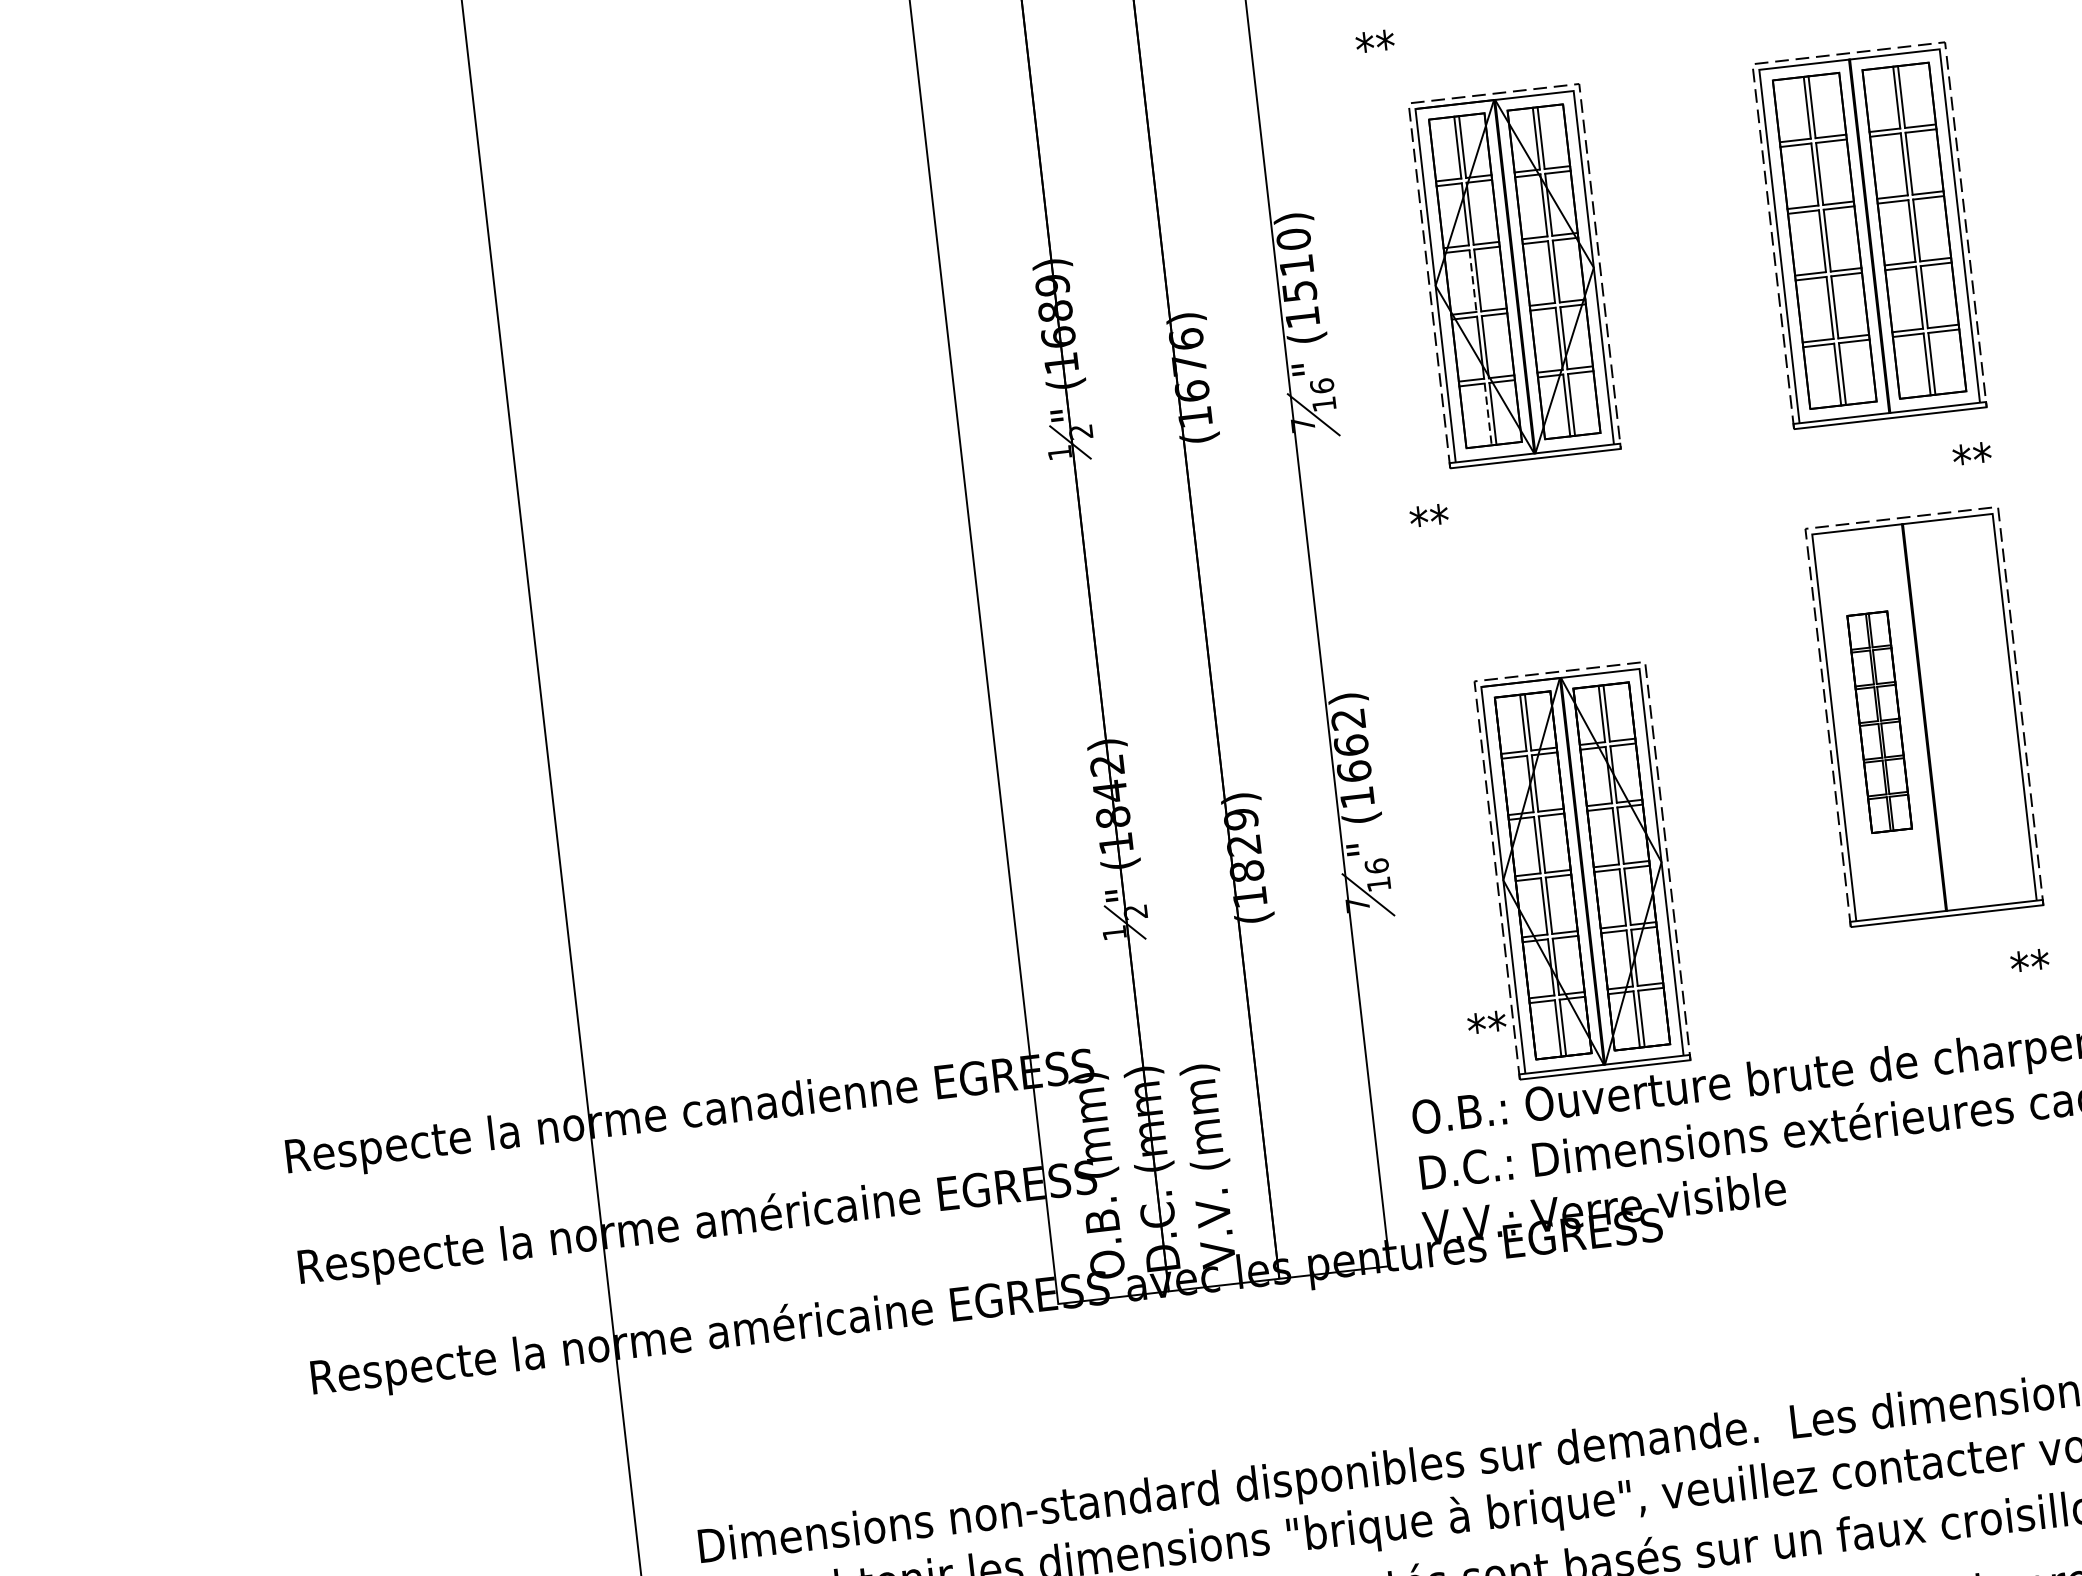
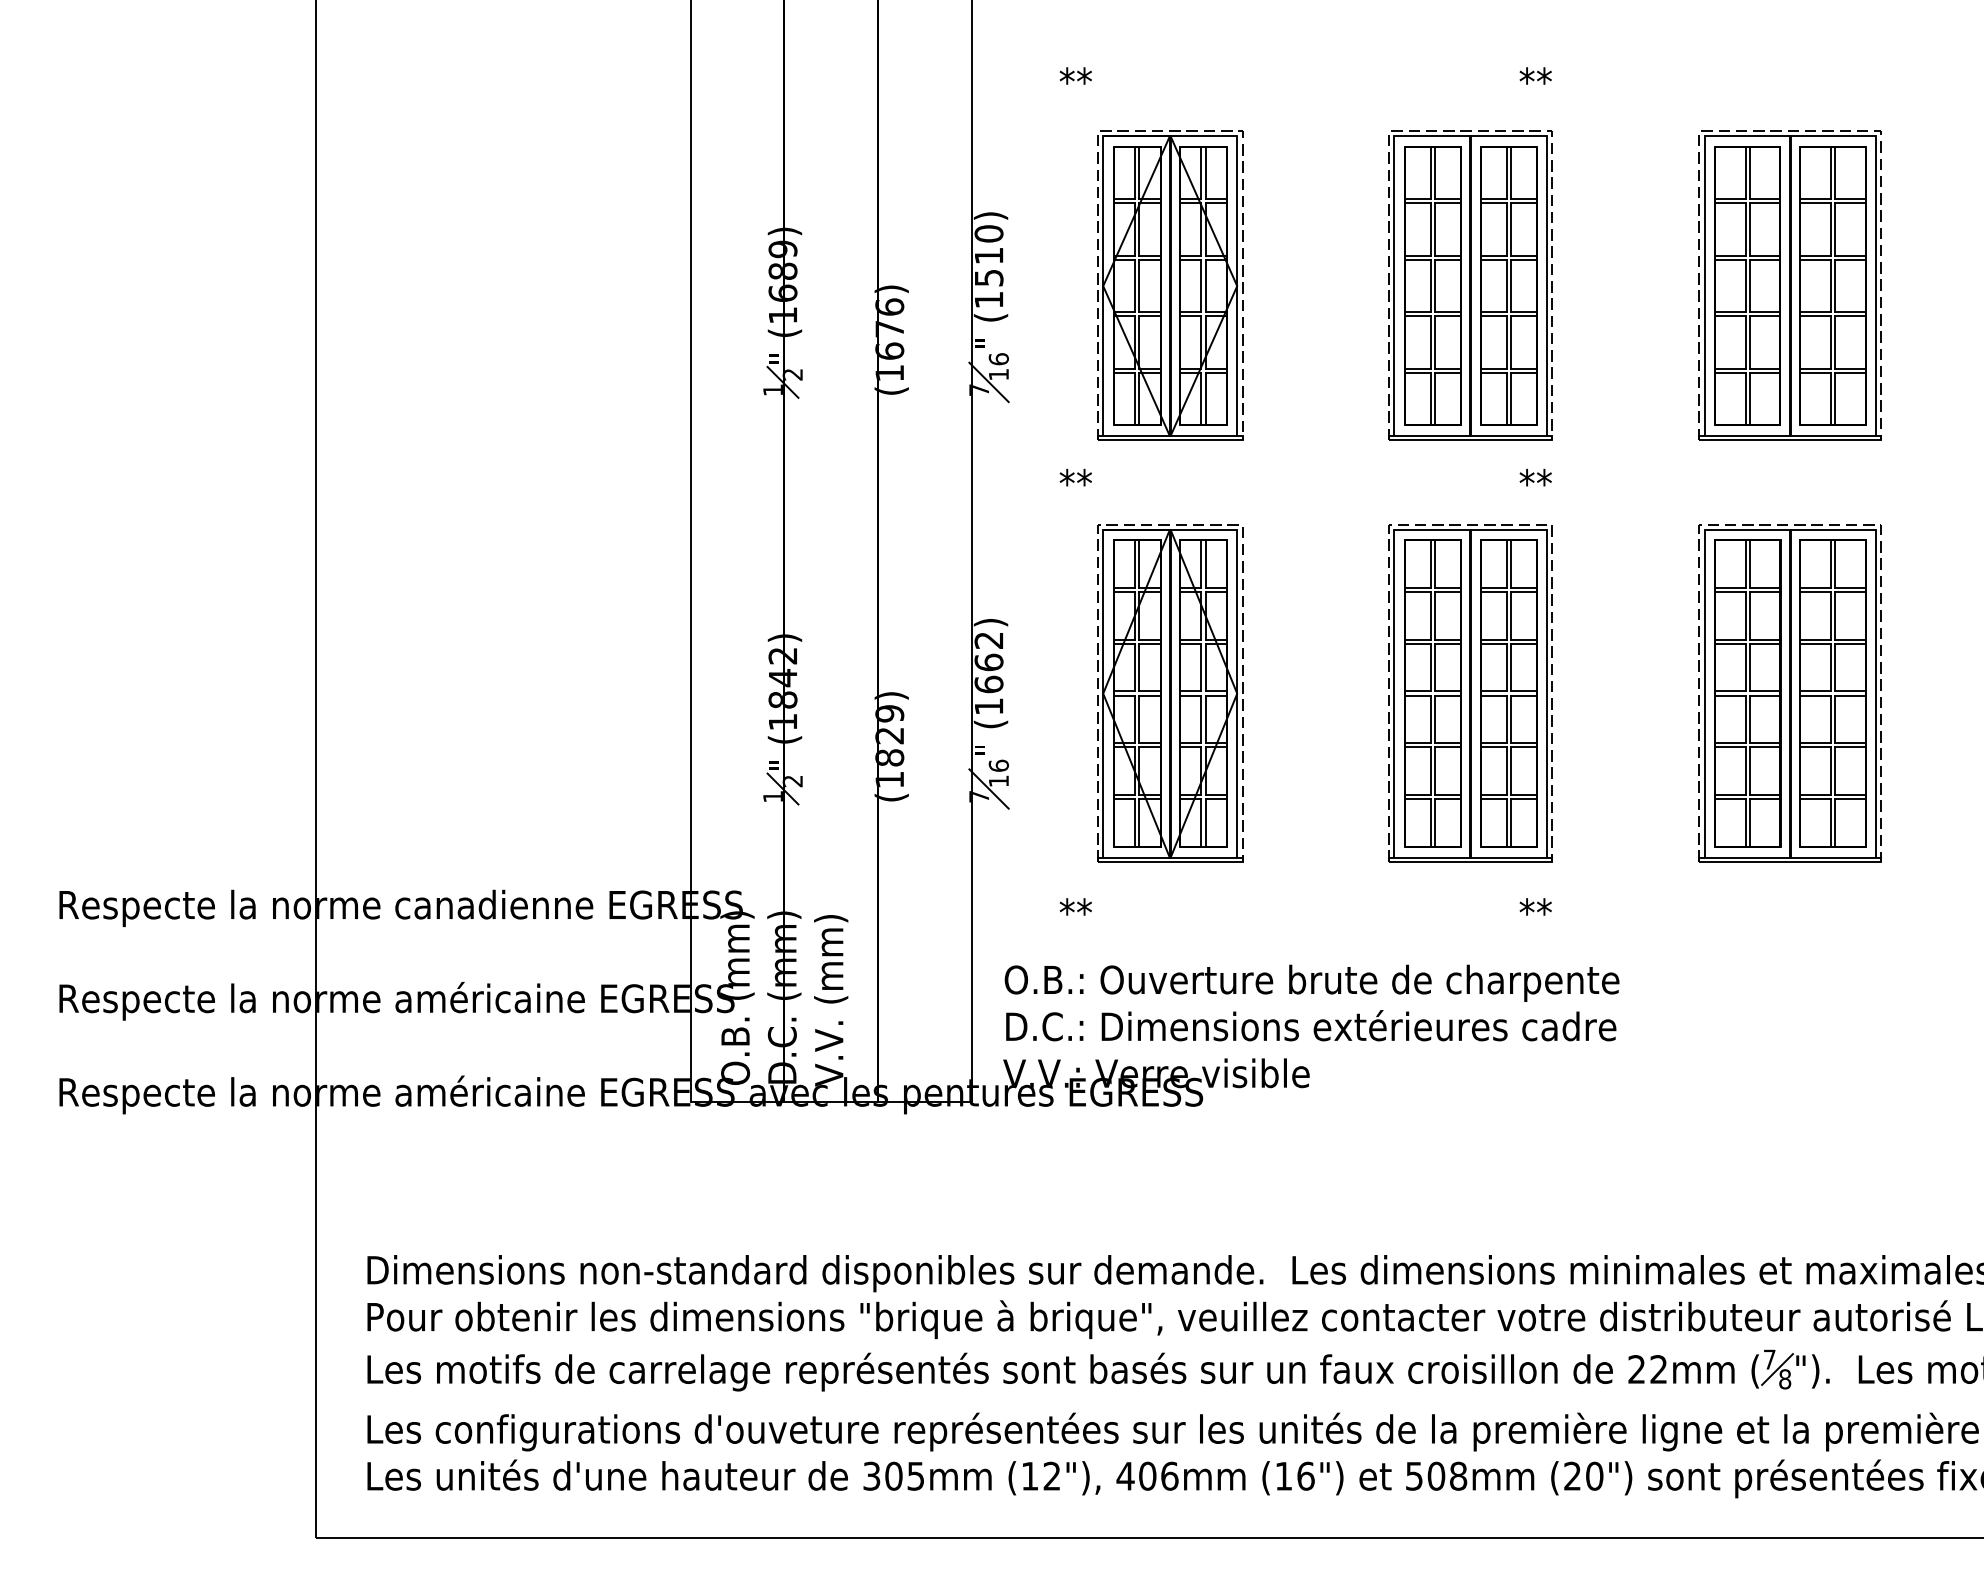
line: (1472, 281) -> (1134, 286), dashed -> solid
line: (1487, 415) -> (1134, 399), dashed -> solid
part: (1968, 712) -> (1508, 693), added
part: (1879, 722) -> (1432, 693), size x1.67
part: (1582, 870) -> (1170, 693), moved

